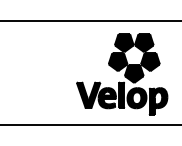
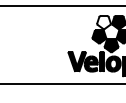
fill: (124, 42) -> (104, 22), removed

